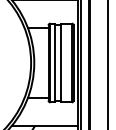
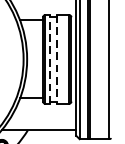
line: (54, 62) -> (49, 58), solid -> dashed
line: (61, 63) -> (57, 60), solid -> dashed

